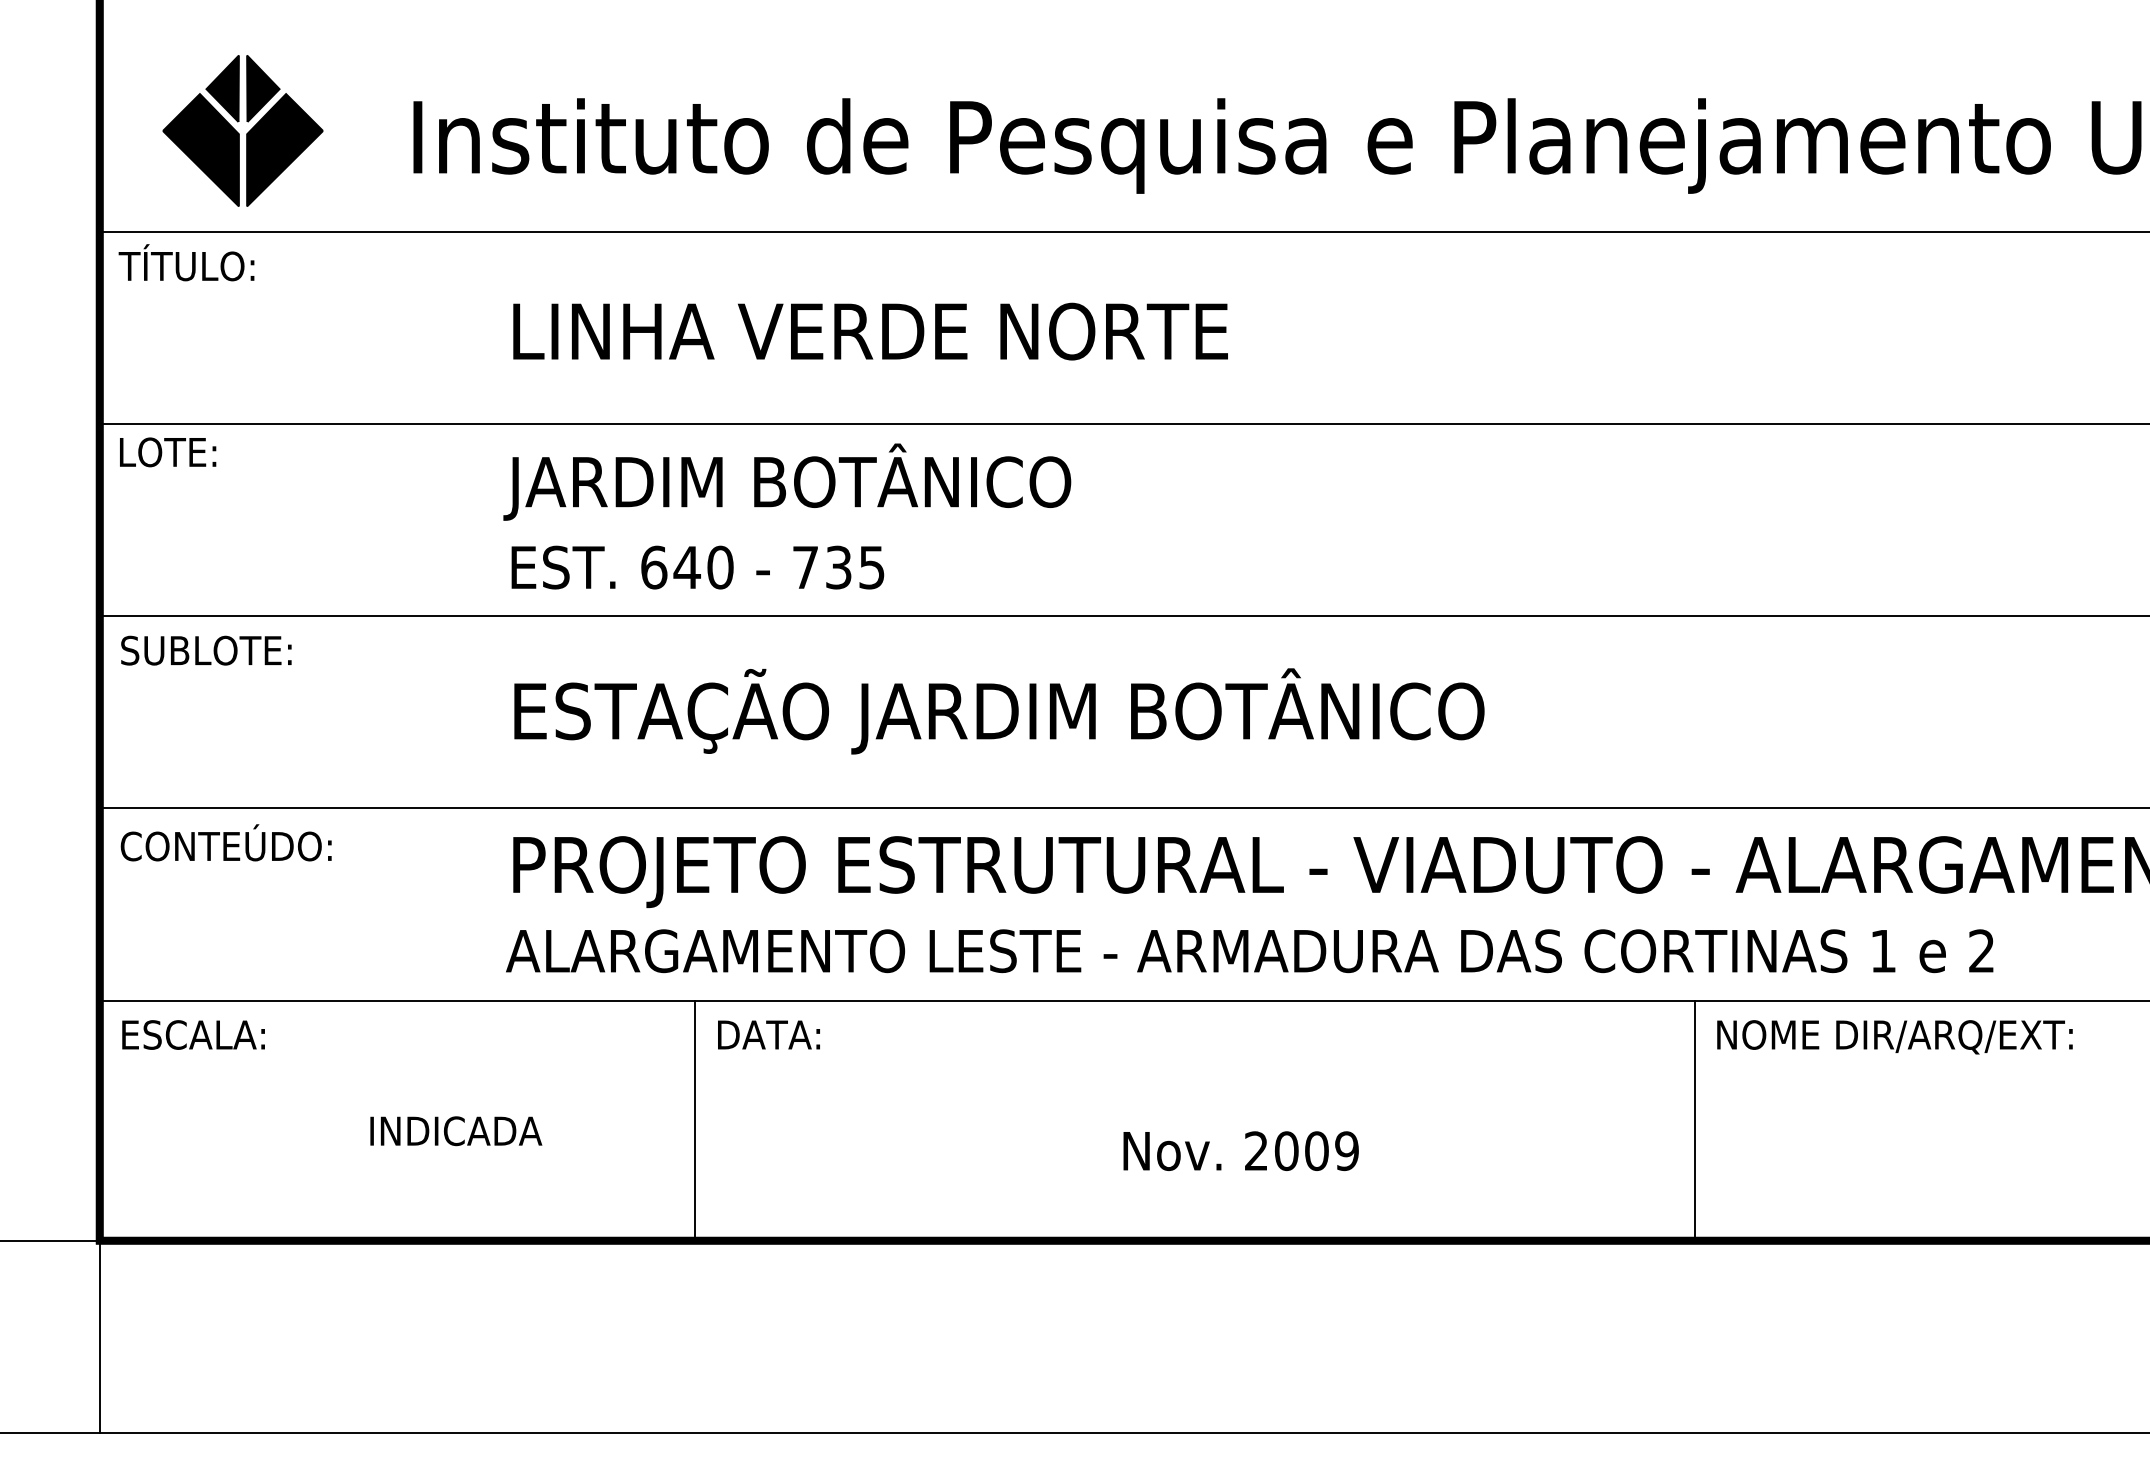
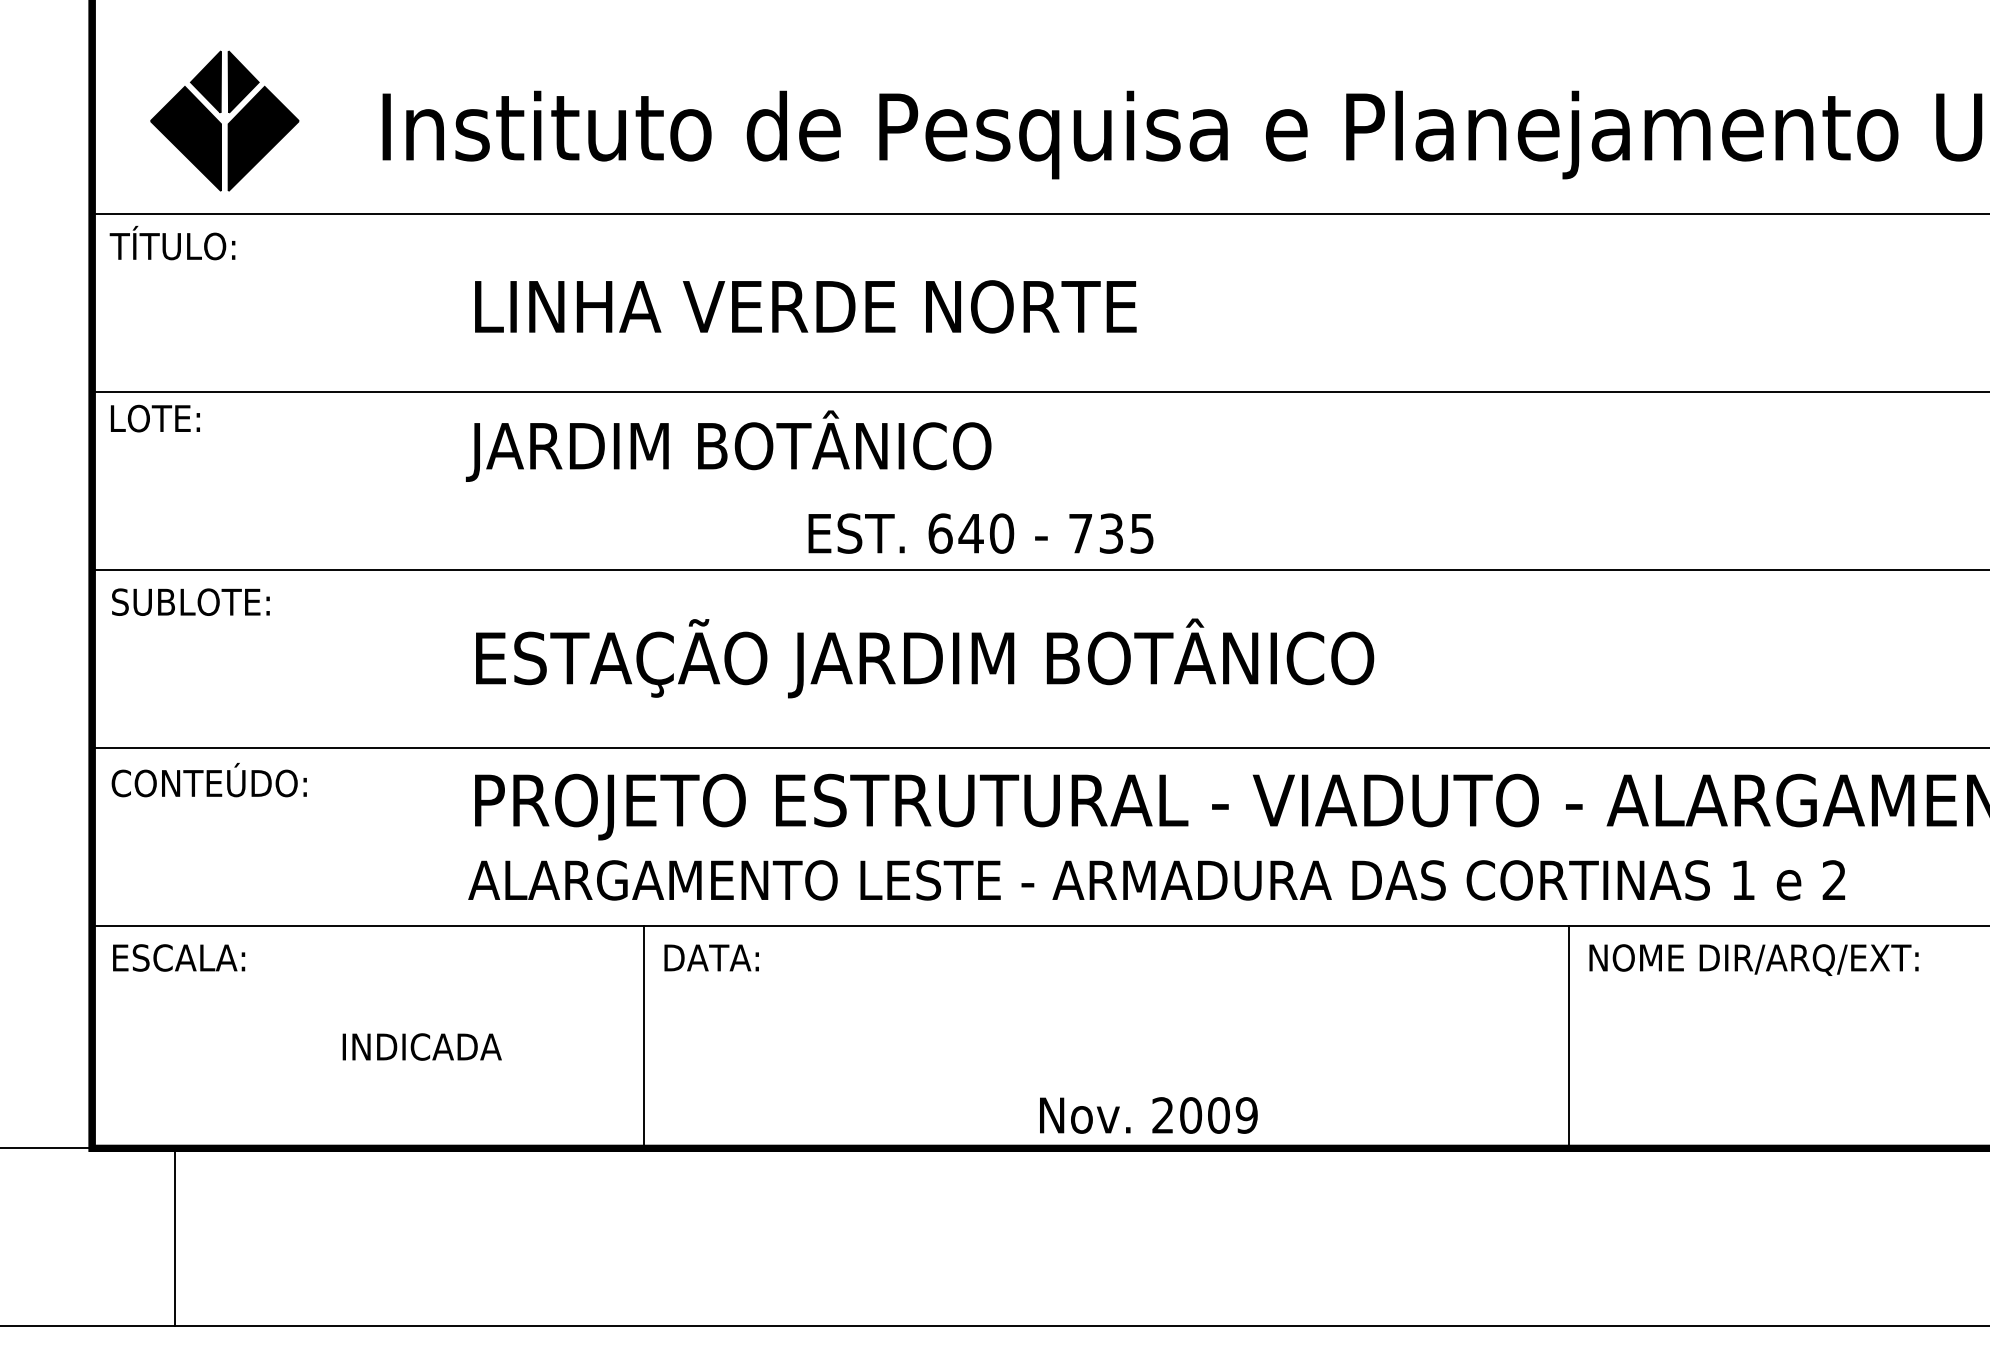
text: (697, 567) -> (980, 533), moved
text: (1240, 1150) -> (1148, 1114), moved
line: (99, 1336) -> (174, 1237), moved

